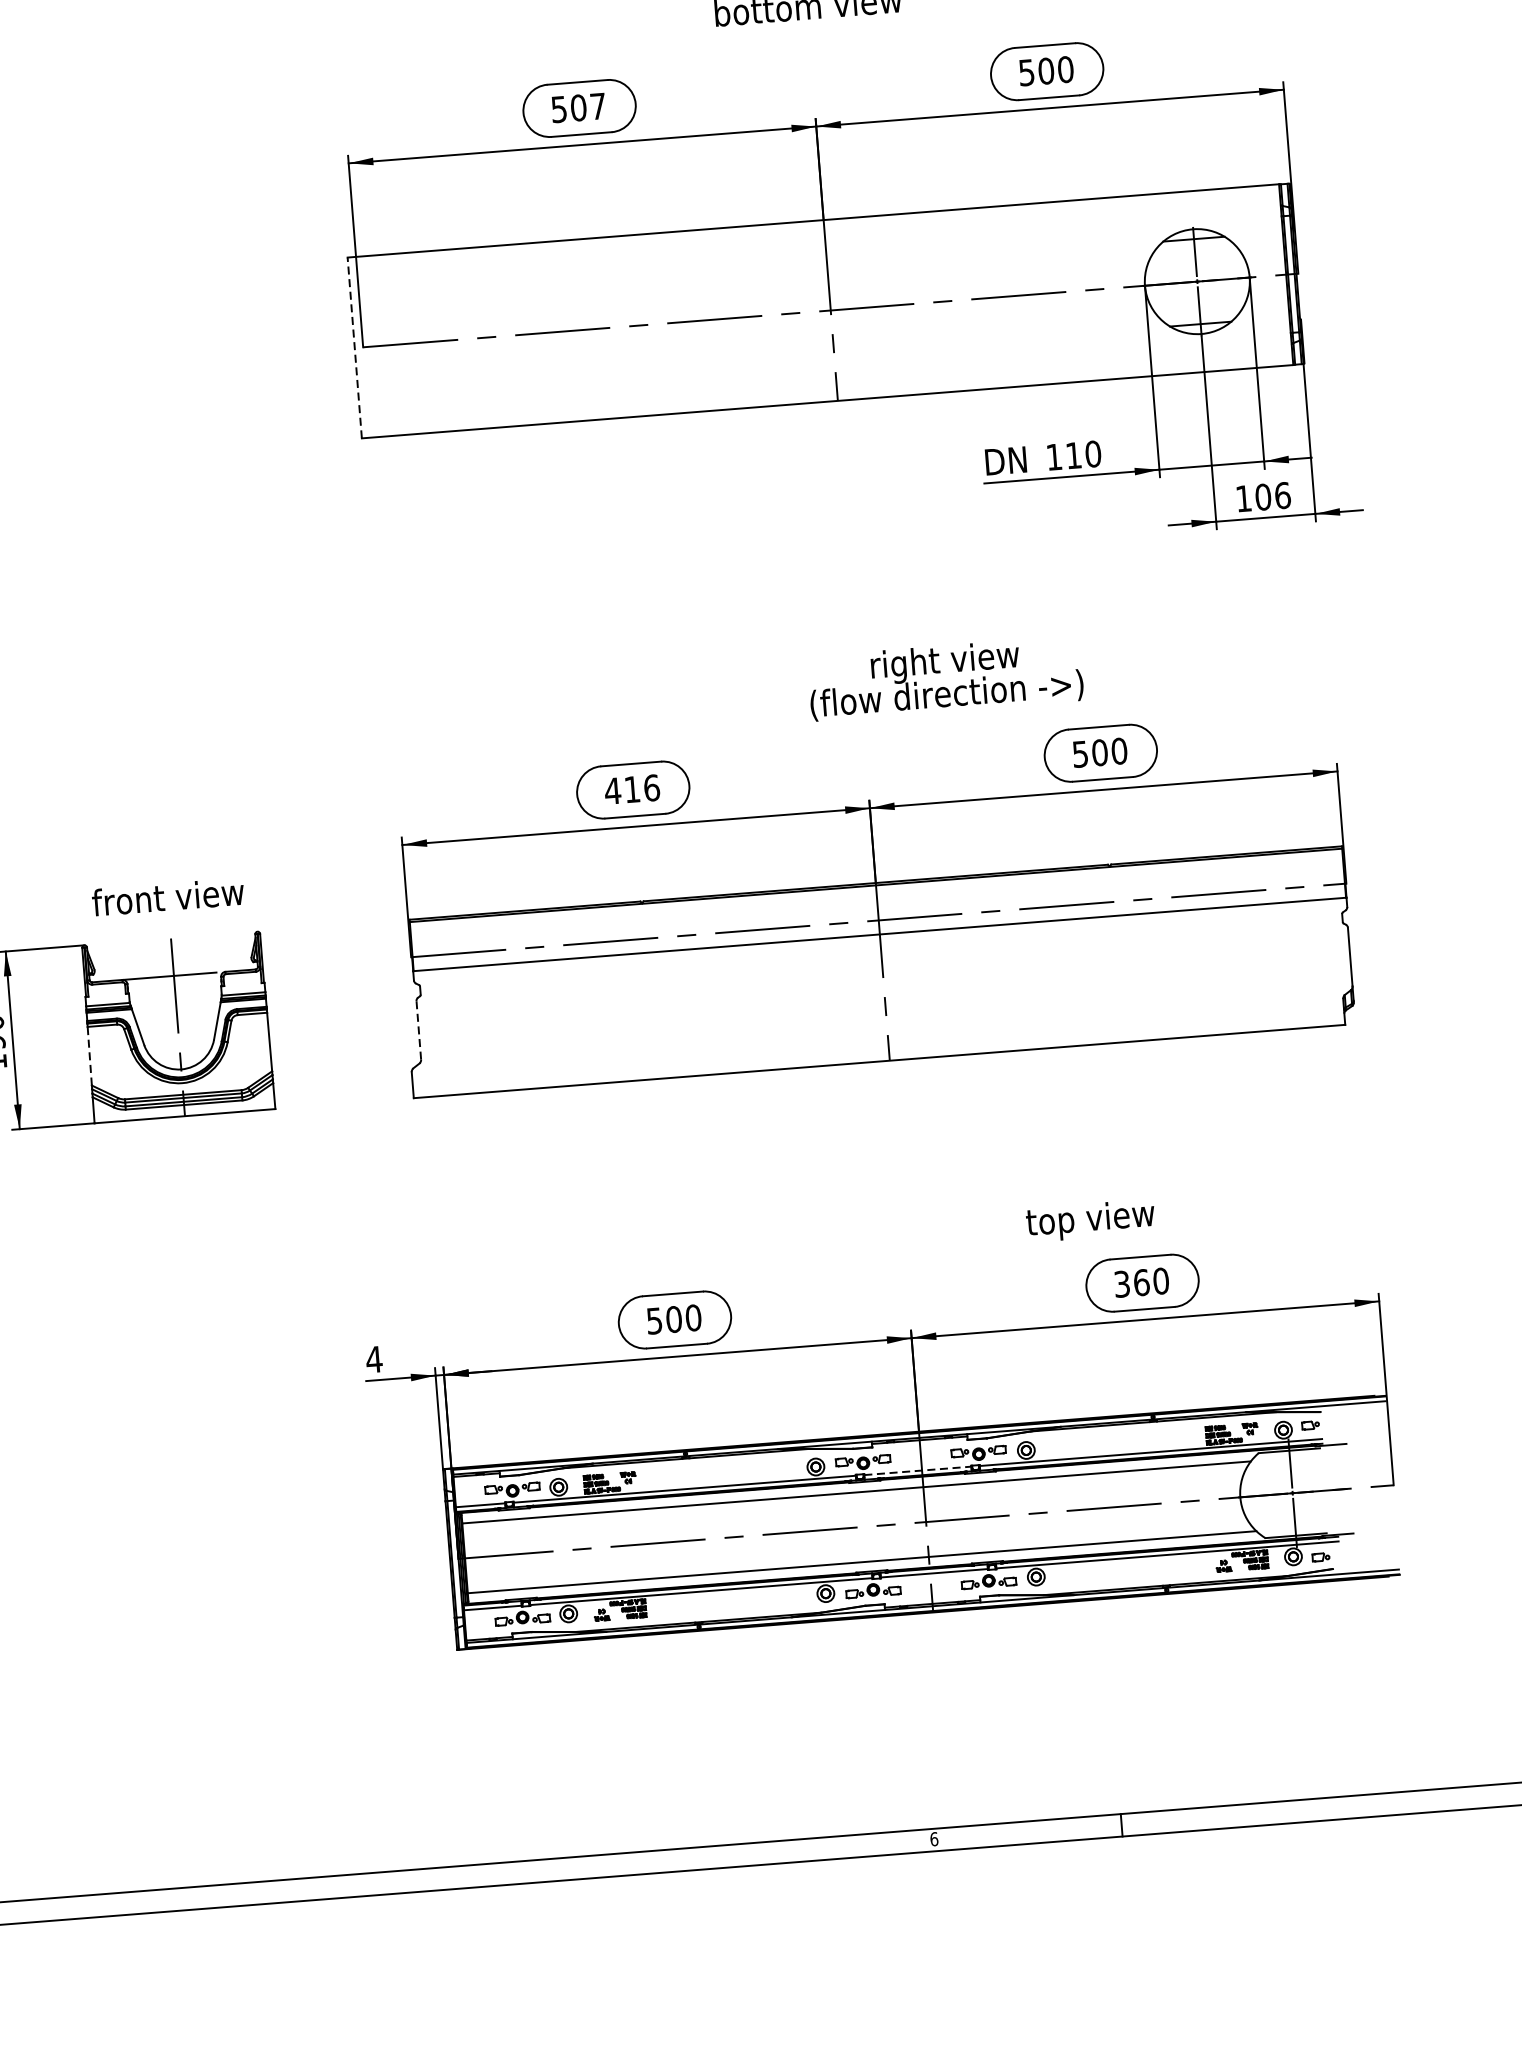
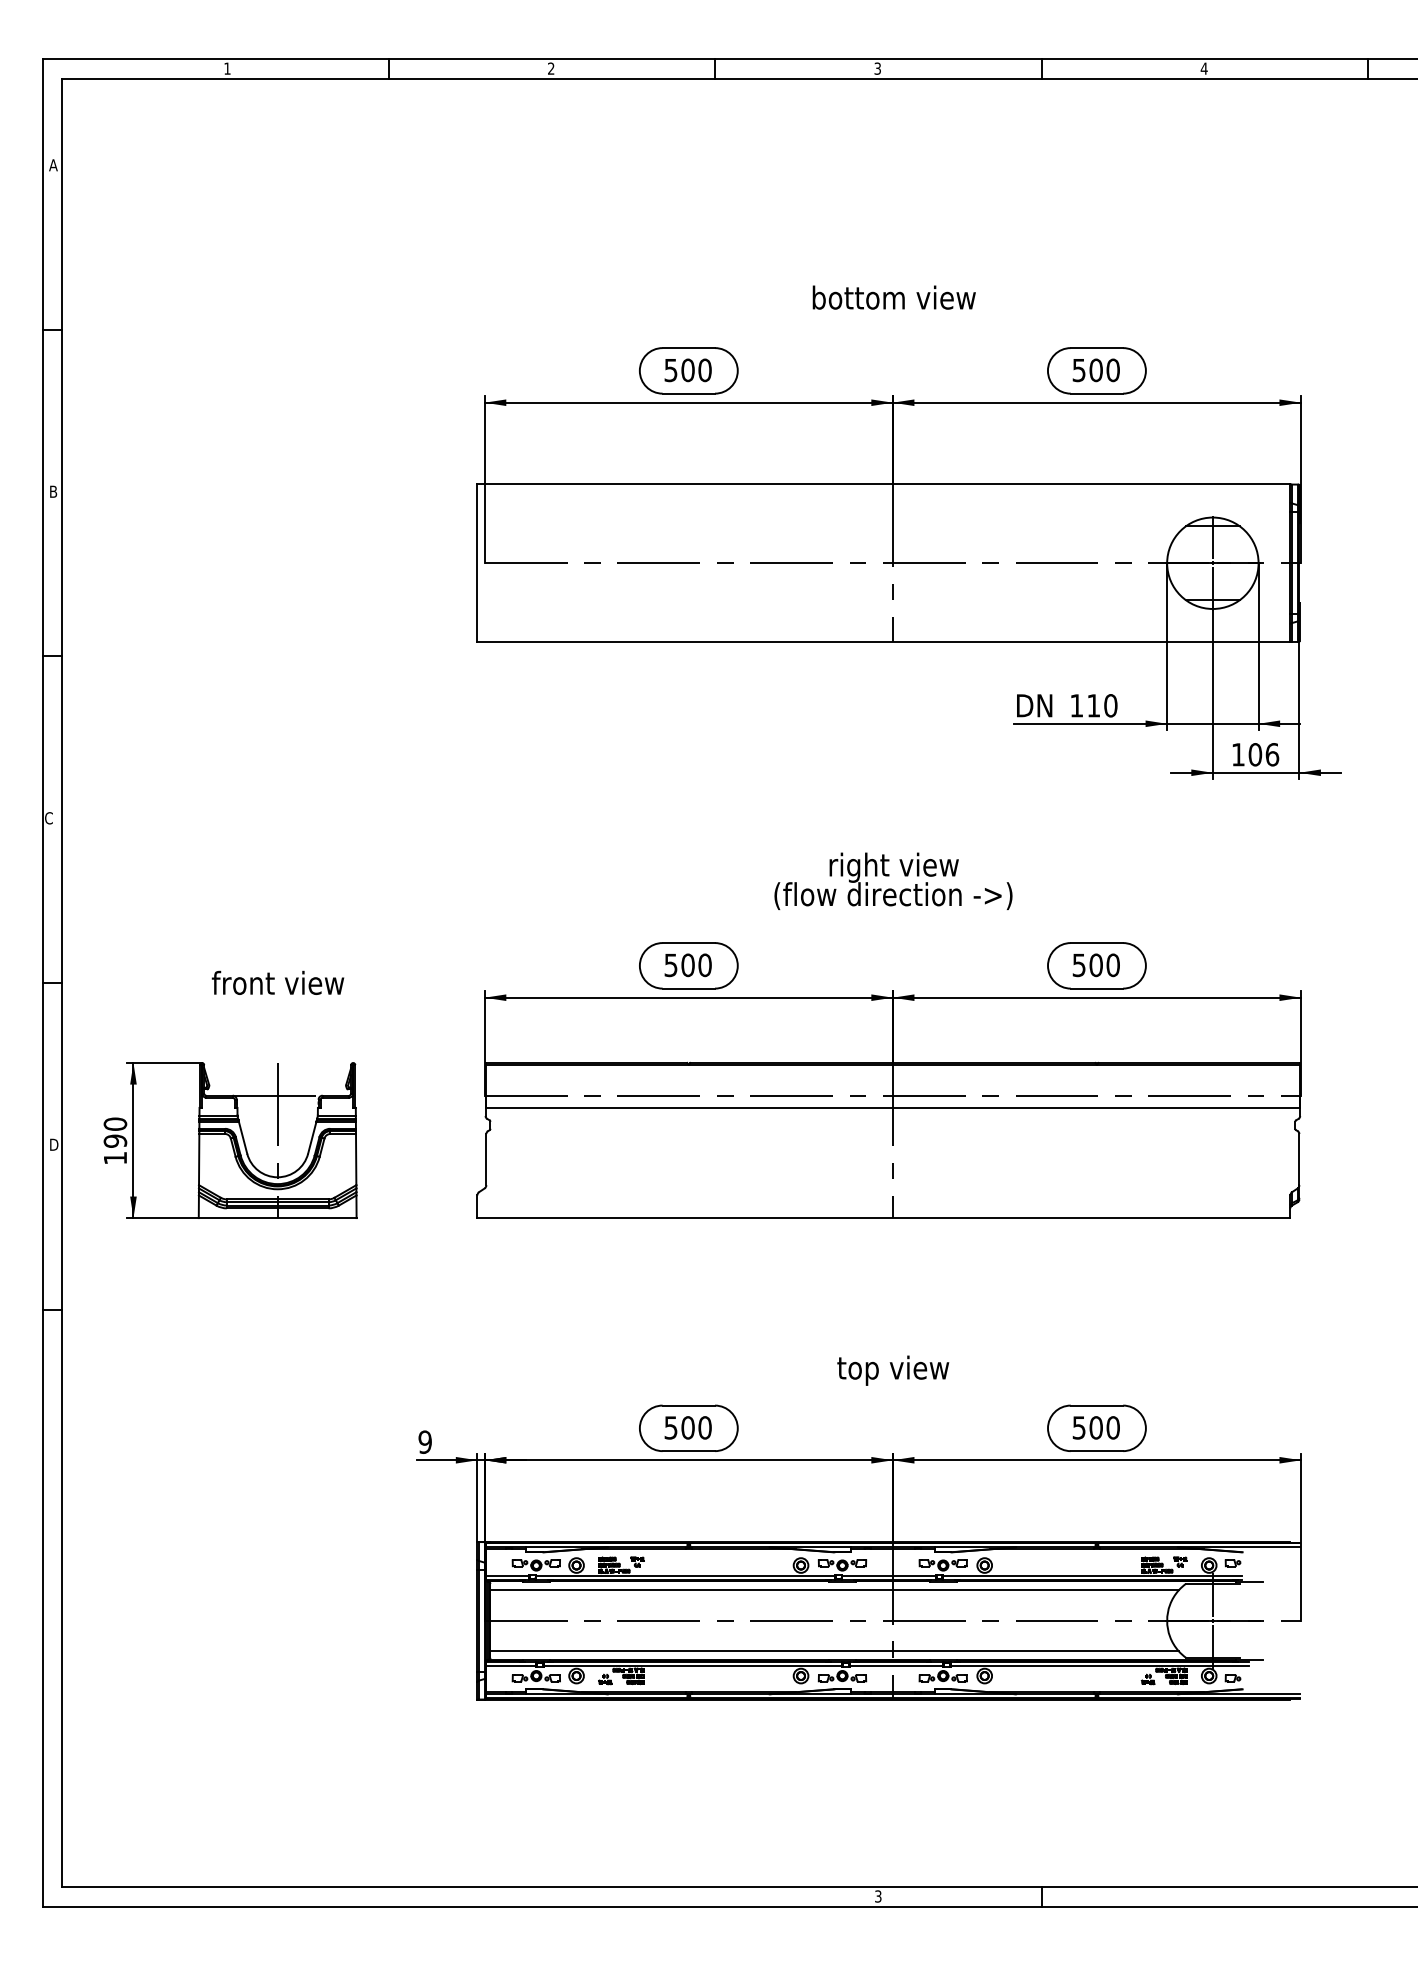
text: (597, 106) -> (704, 370), 507 -> 500
line: (354, 348) -> (477, 563), dashed -> solid
text: (945, 678) -> (893, 881), moved
text: (631, 789) -> (687, 965), 416 -> 500
text: (167, 896) -> (277, 982), moved
line: (418, 1030) -> (486, 1159), dashed -> solid
line: (90, 1056) -> (199, 1159), dashed -> solid
text: (1090, 1220) -> (893, 1370), moved
text: (1132, 1282) -> (1088, 1427), 360 -> 500
text: (374, 1358) -> (425, 1441), 4 -> 9
line: (918, 1470) -> (889, 1575), dashed -> solid
text: (934, 1839) -> (878, 1896), 6 -> 3

